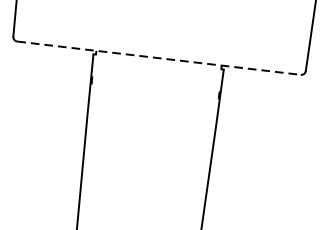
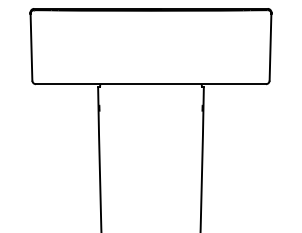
line: (159, 58) -> (151, 84), dashed -> solid

